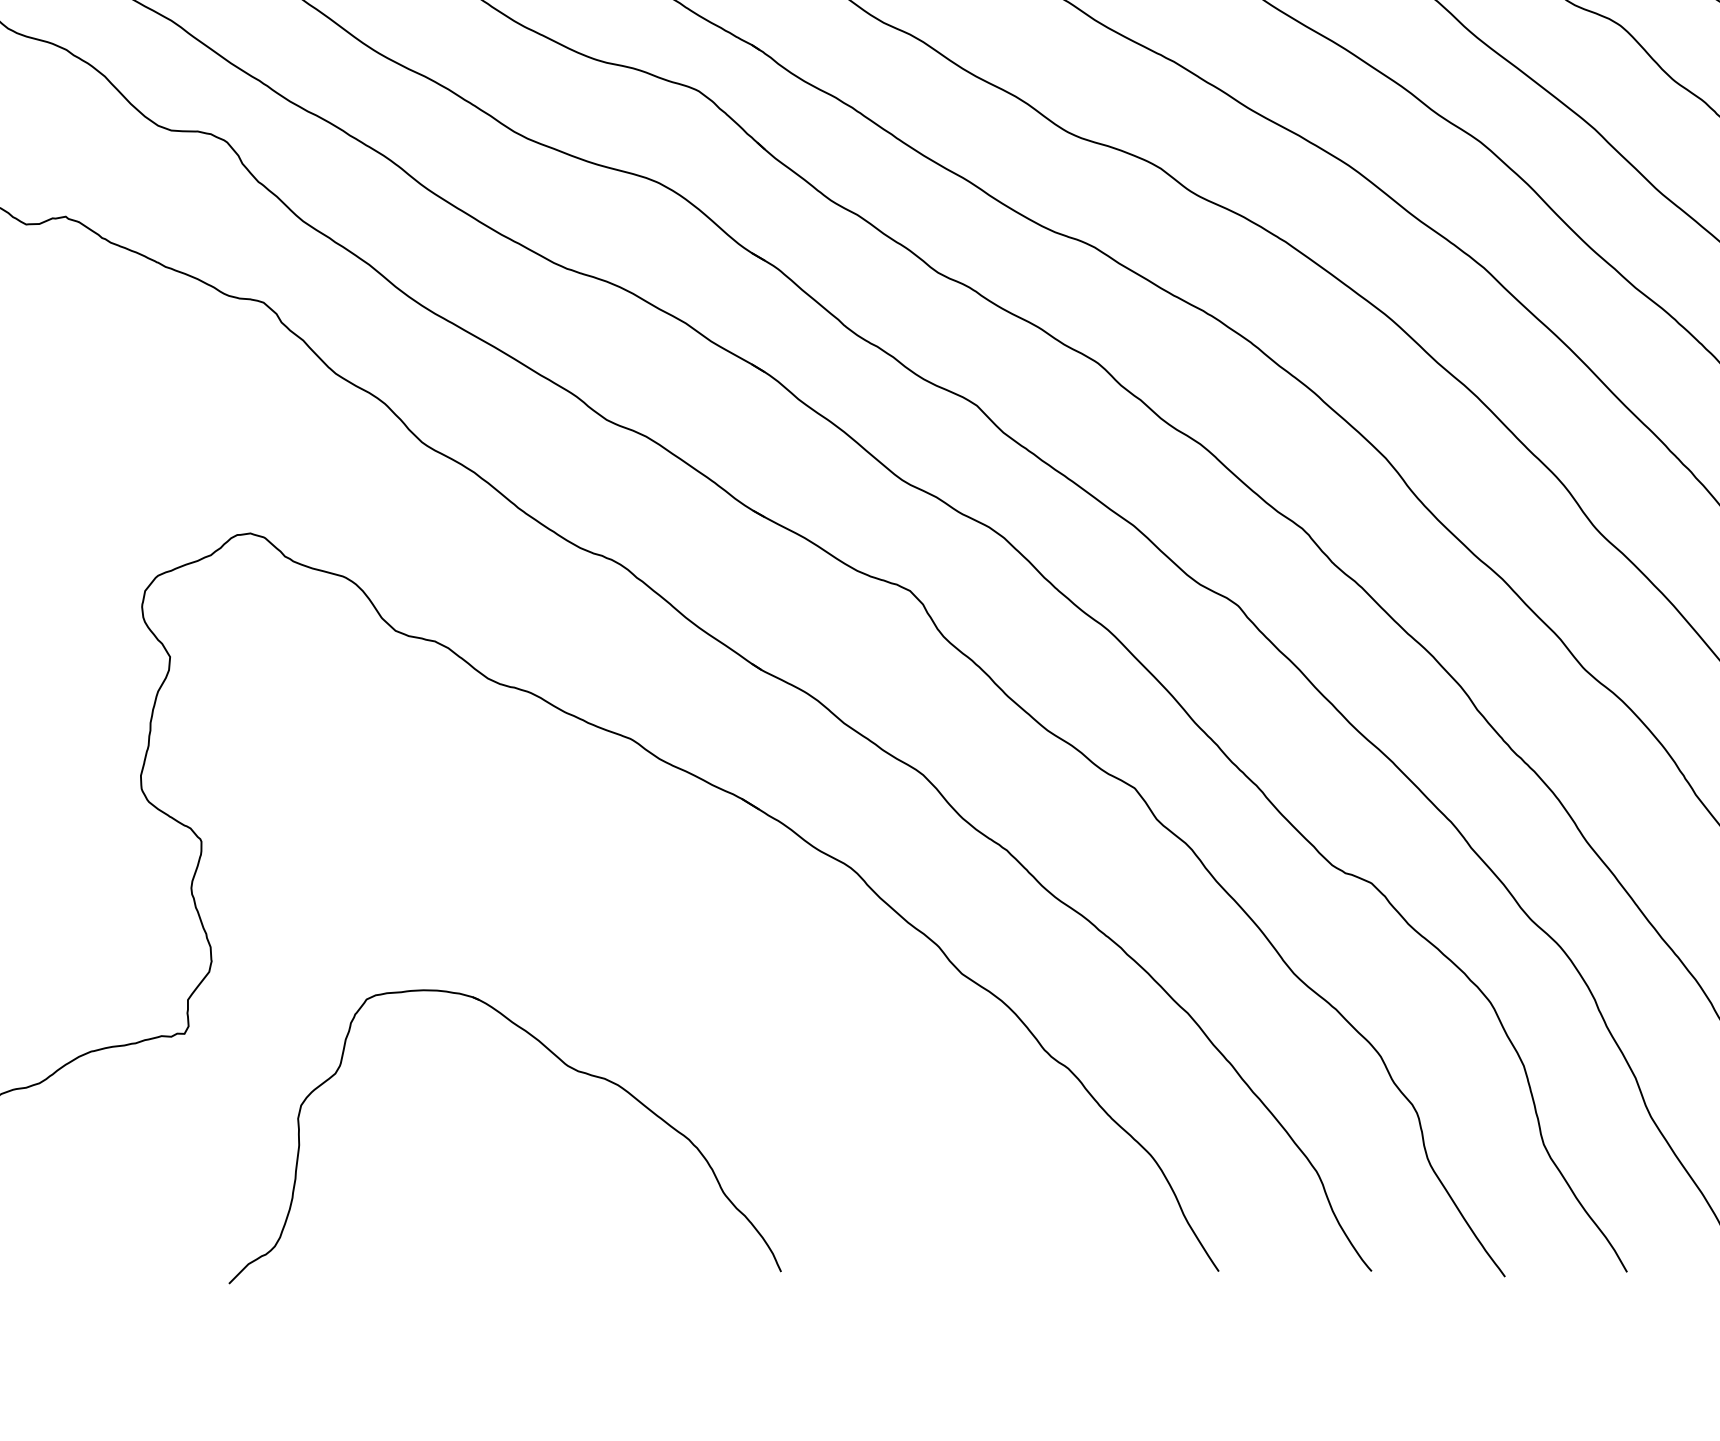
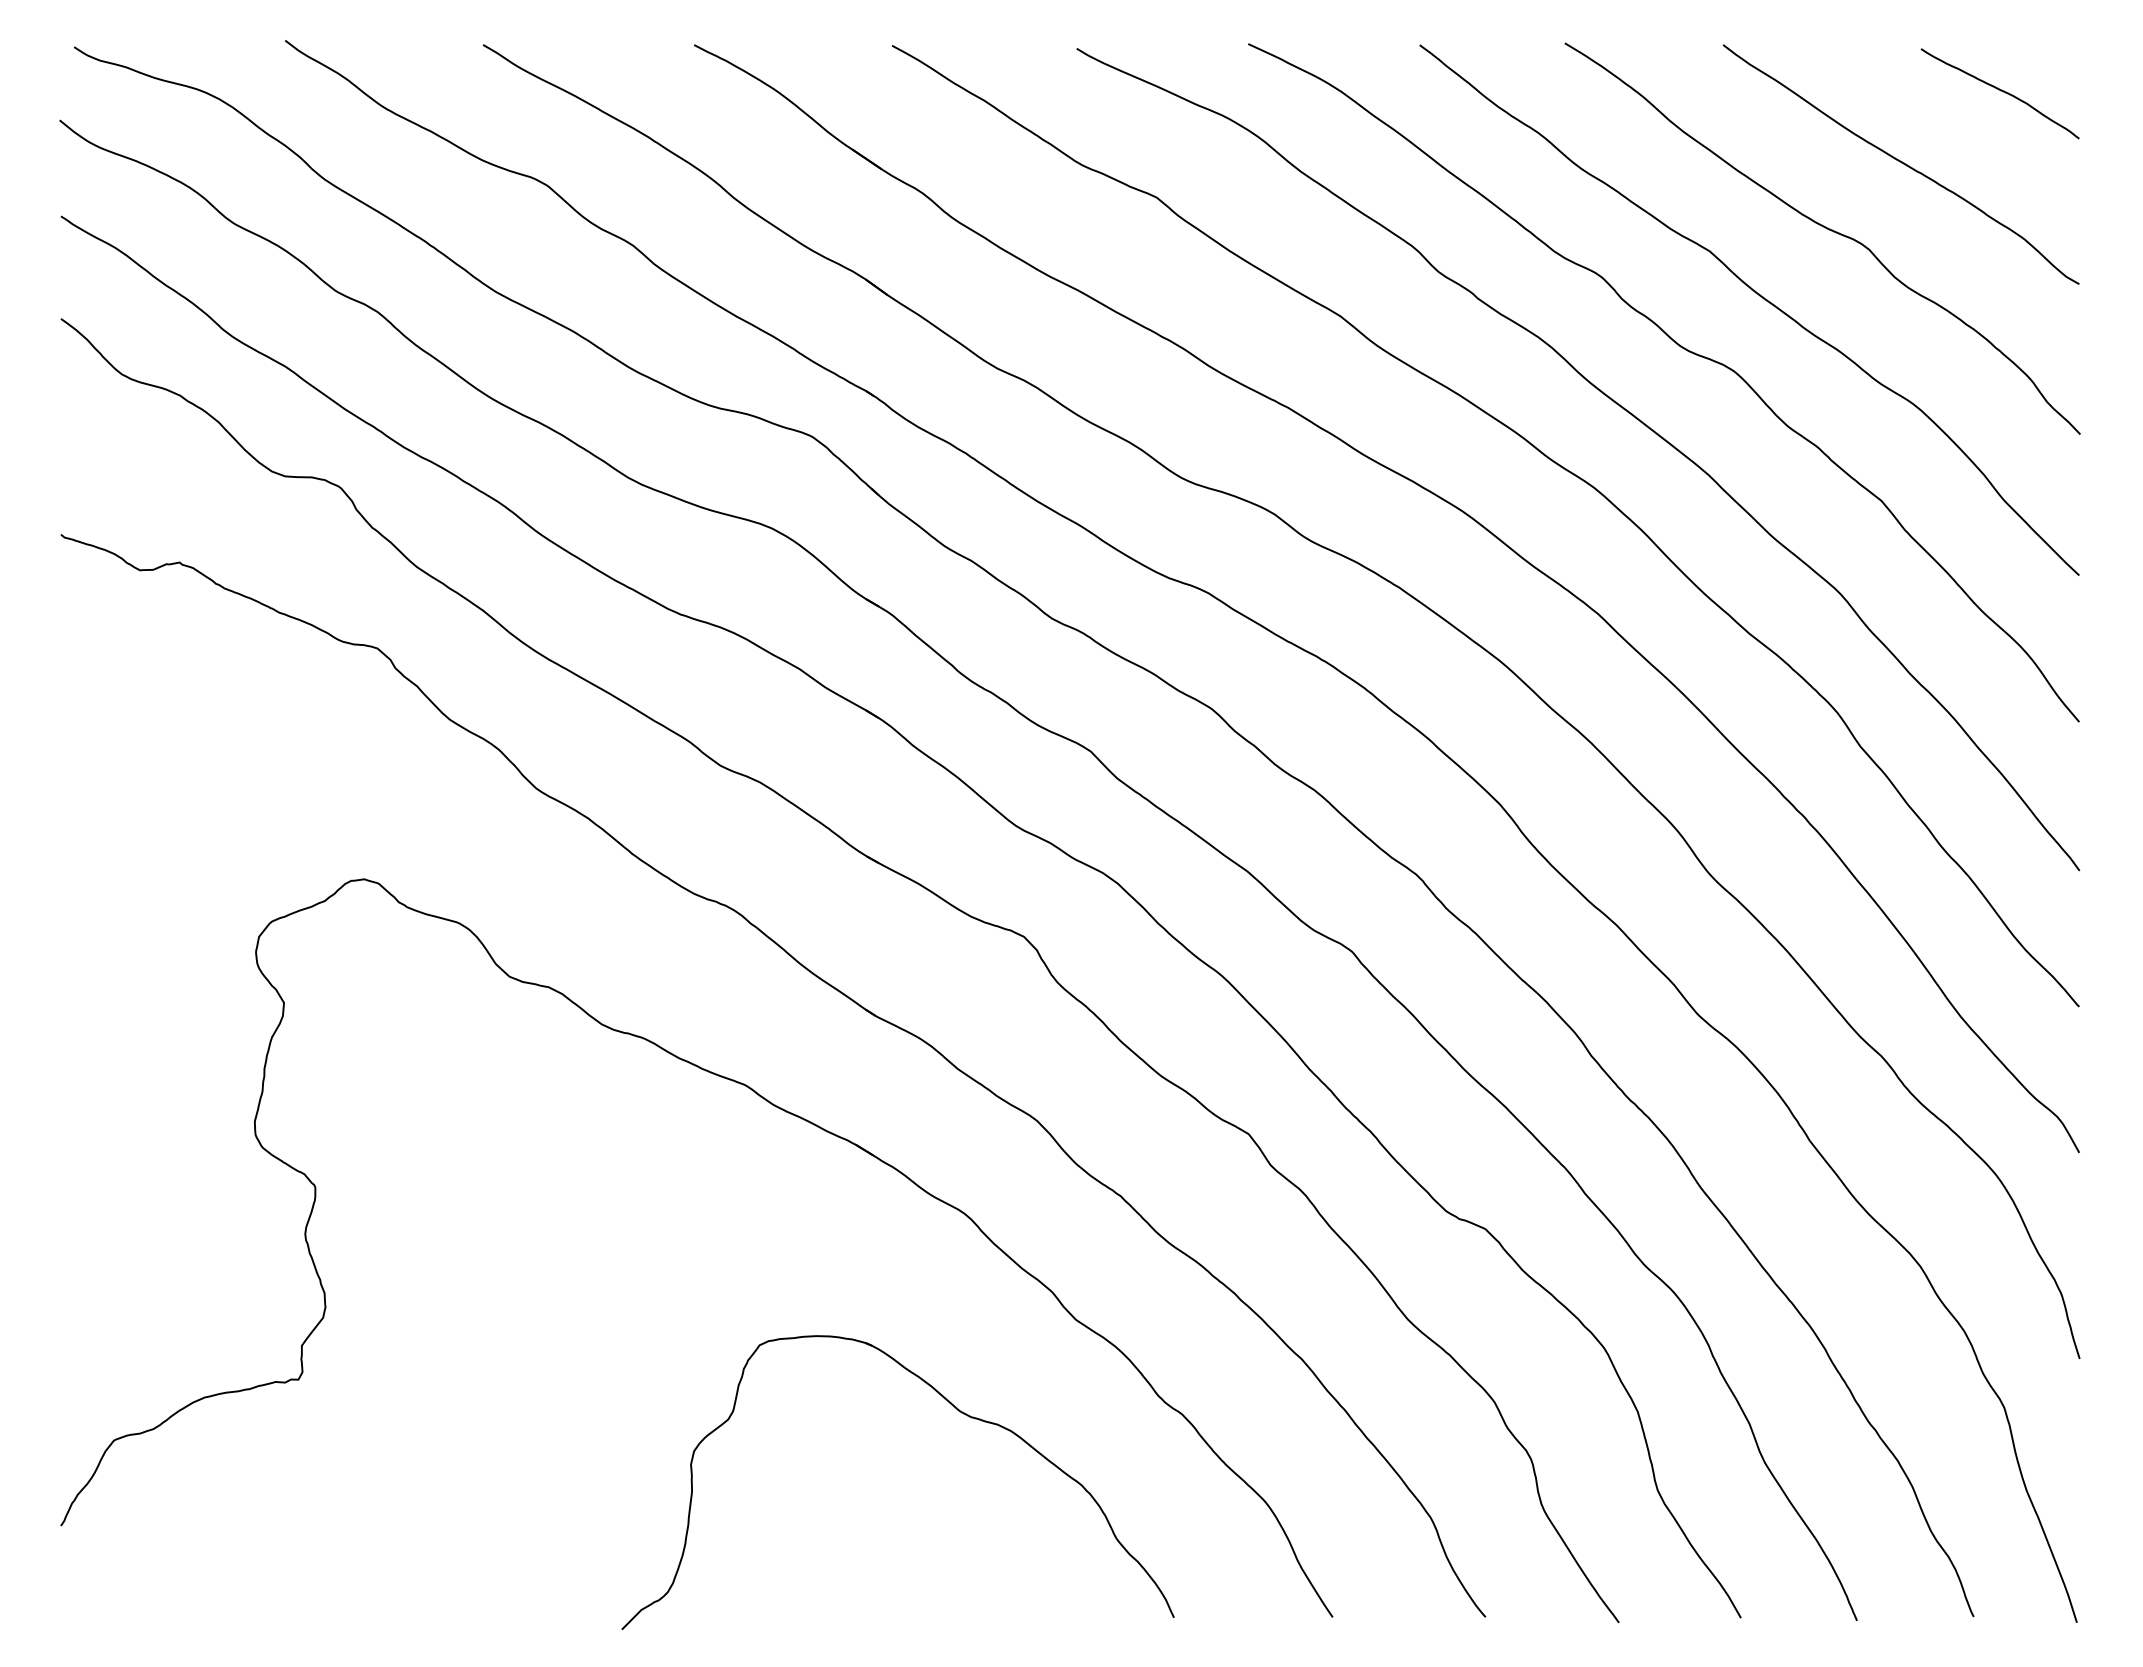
part: (565, 1065) -> (958, 1411), moved

